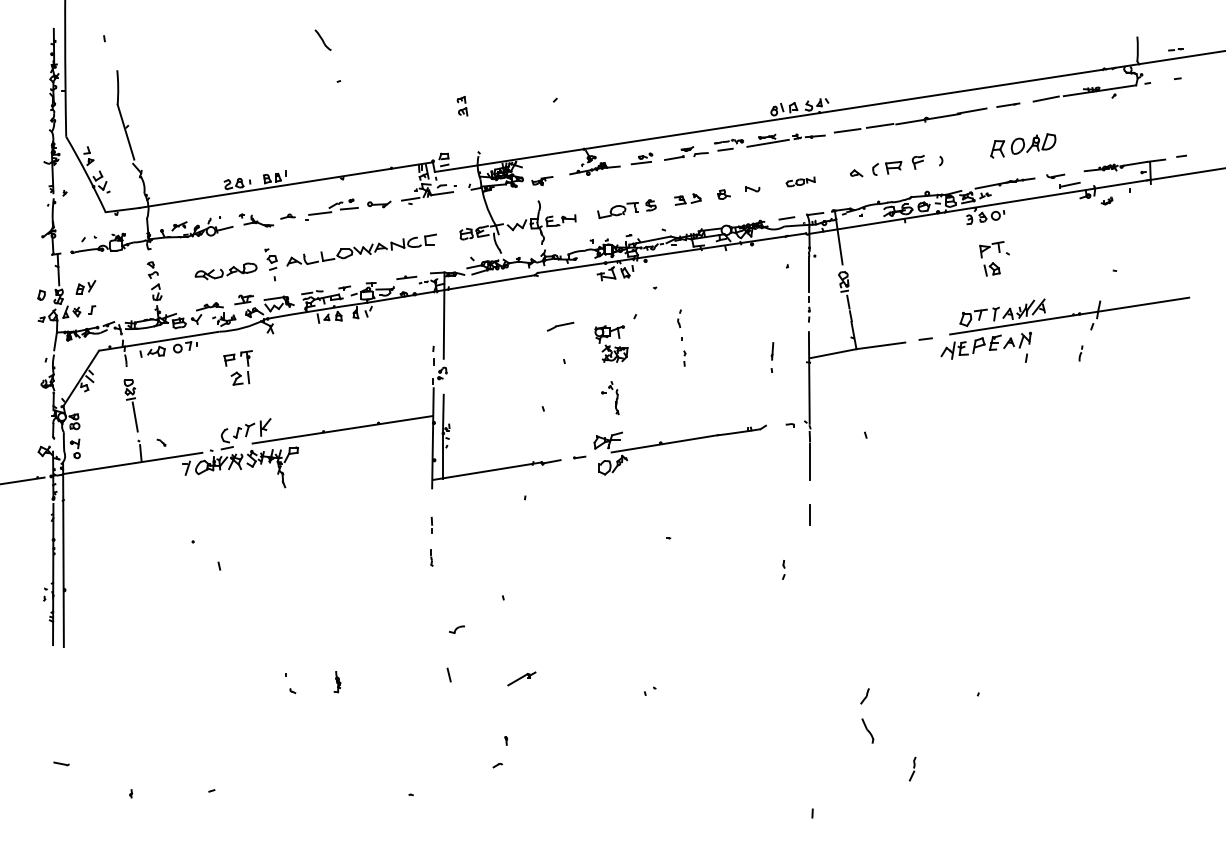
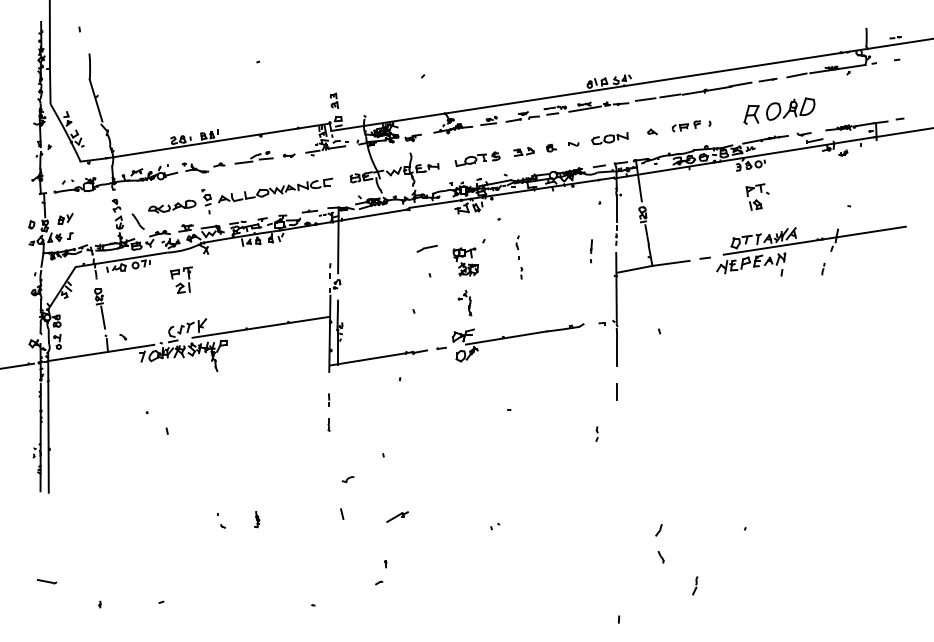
line: (322, 40) -> (137, 221), moved
part: (461, 105) -> (333, 100), moved
part: (1023, 145) -> (779, 110), size x1.43
part: (907, 166) -> (691, 126), size x0.71
part: (800, 181) -> (609, 138), size x1.67
part: (379, 204) -> (289, 155), size x0.62
part: (772, 357) -> (591, 251), moved
part: (867, 732) -> (660, 557), size x0.62
part: (60, 763) -> (46, 581), size x1.67

